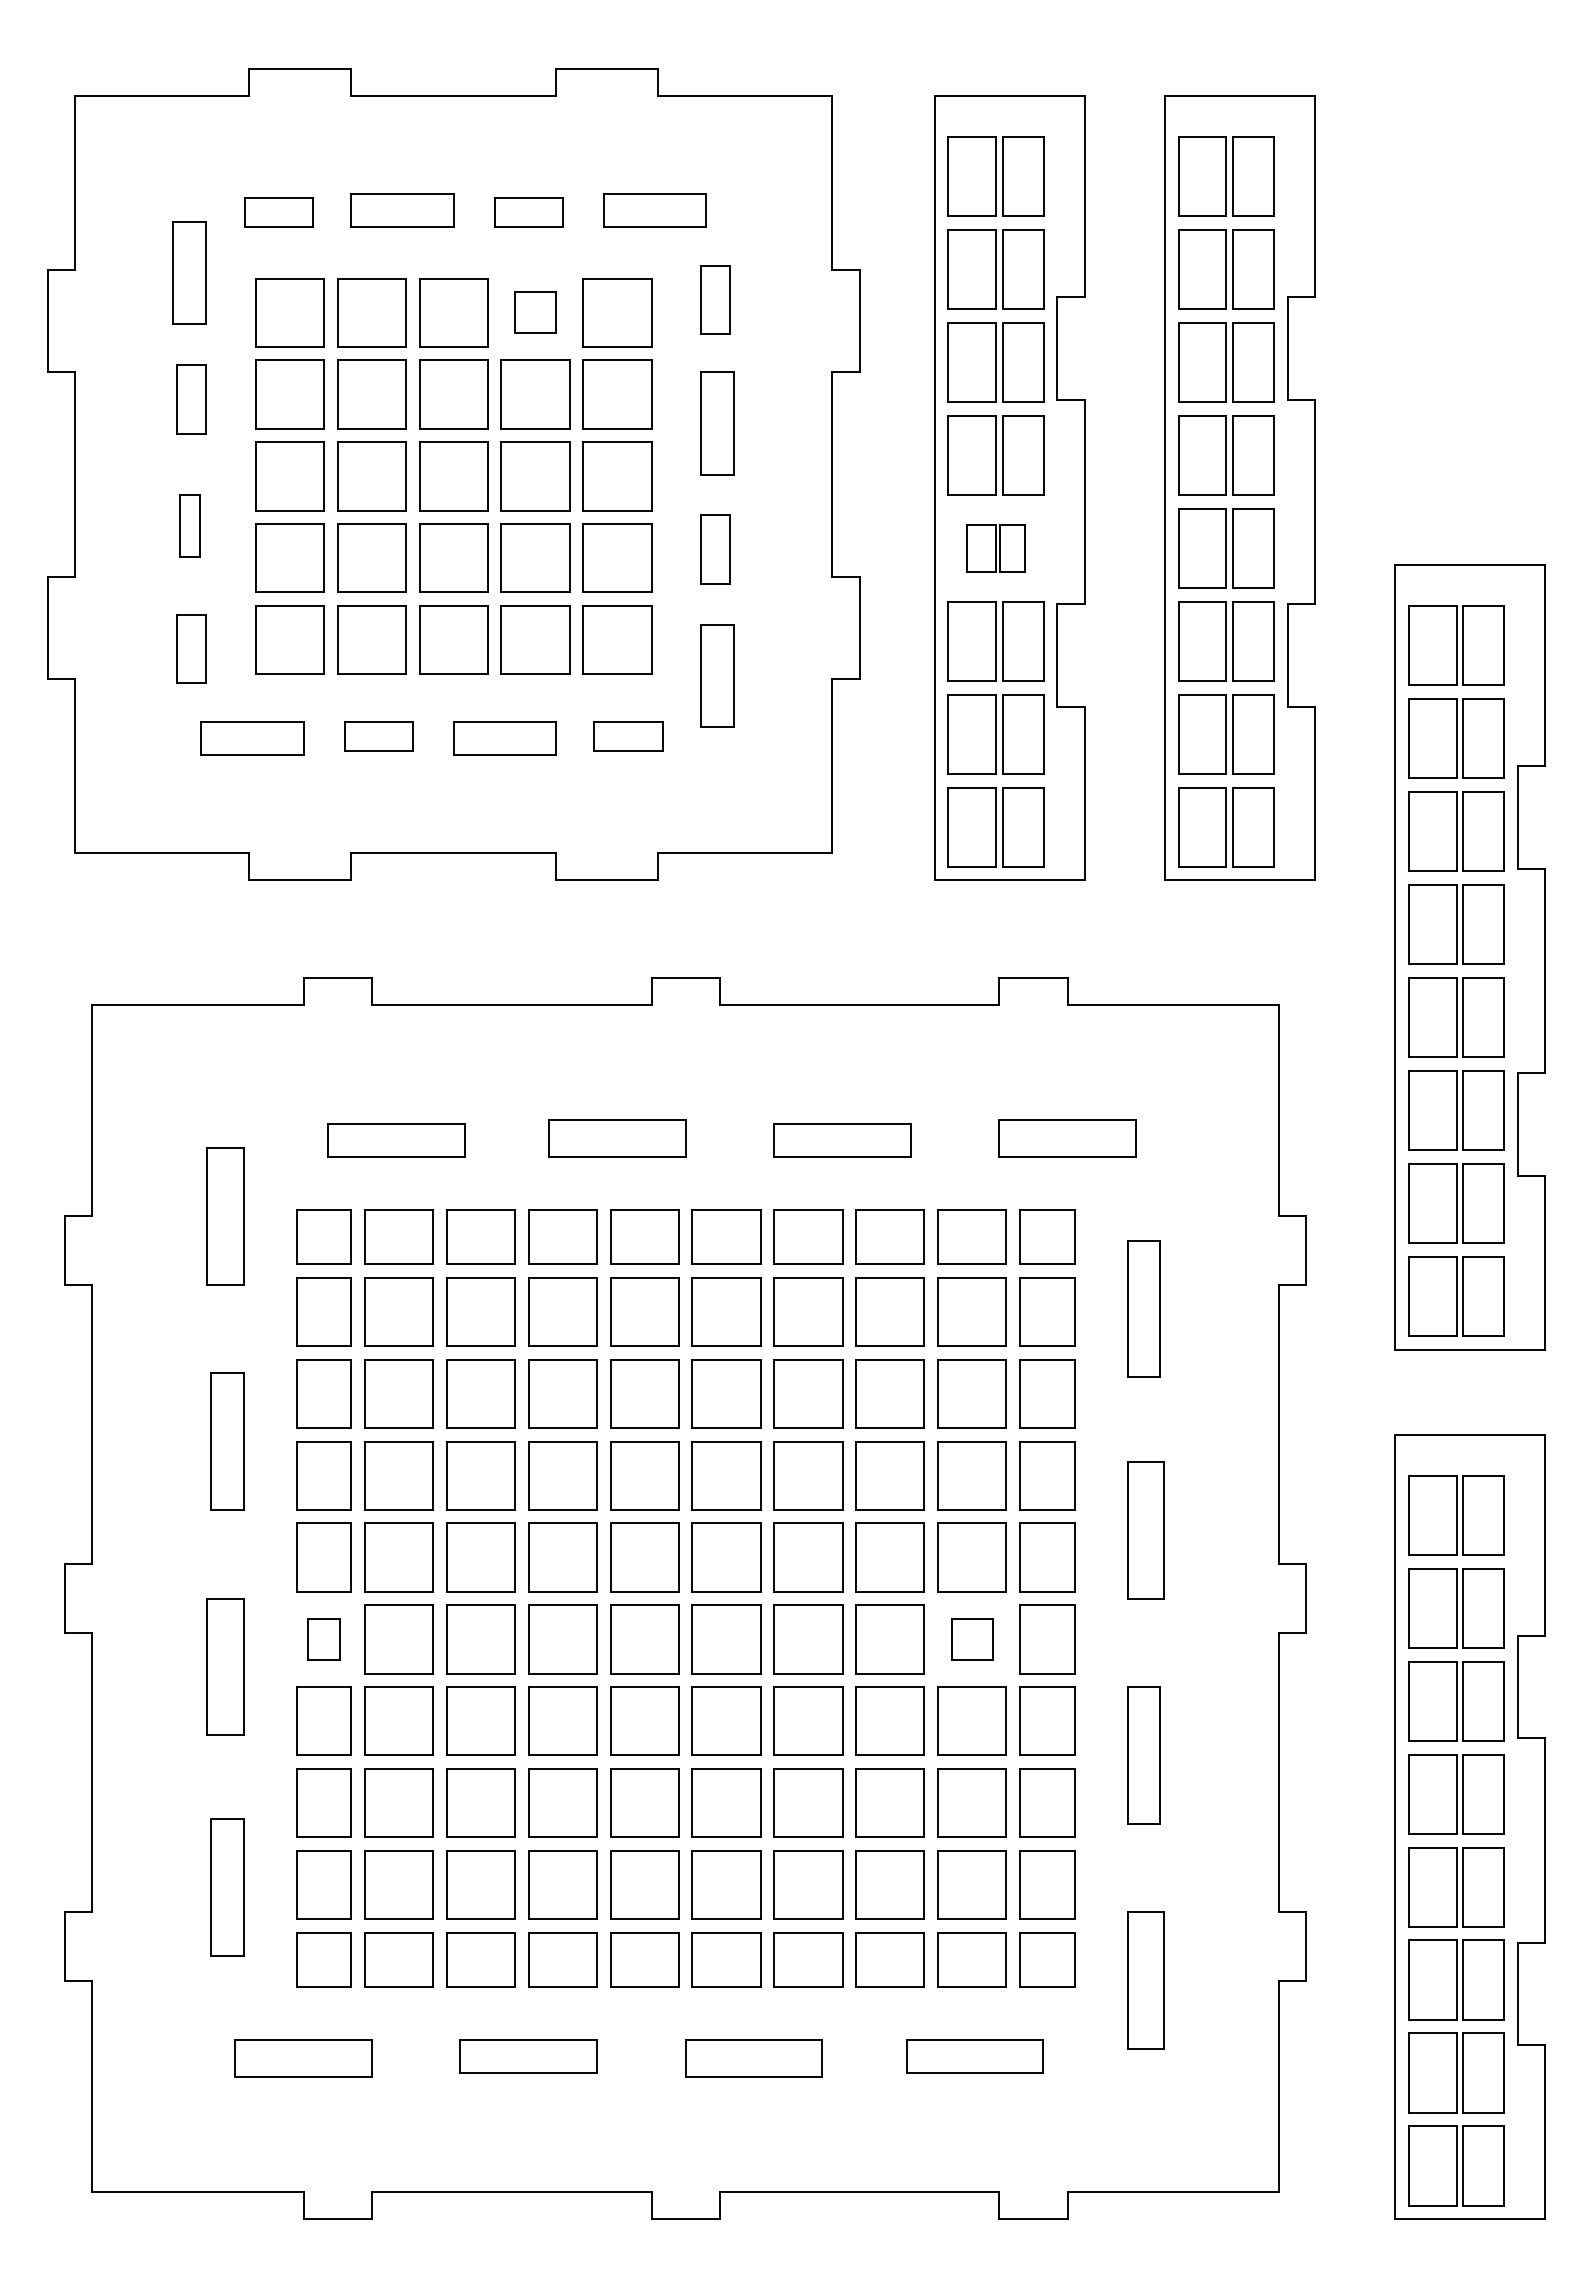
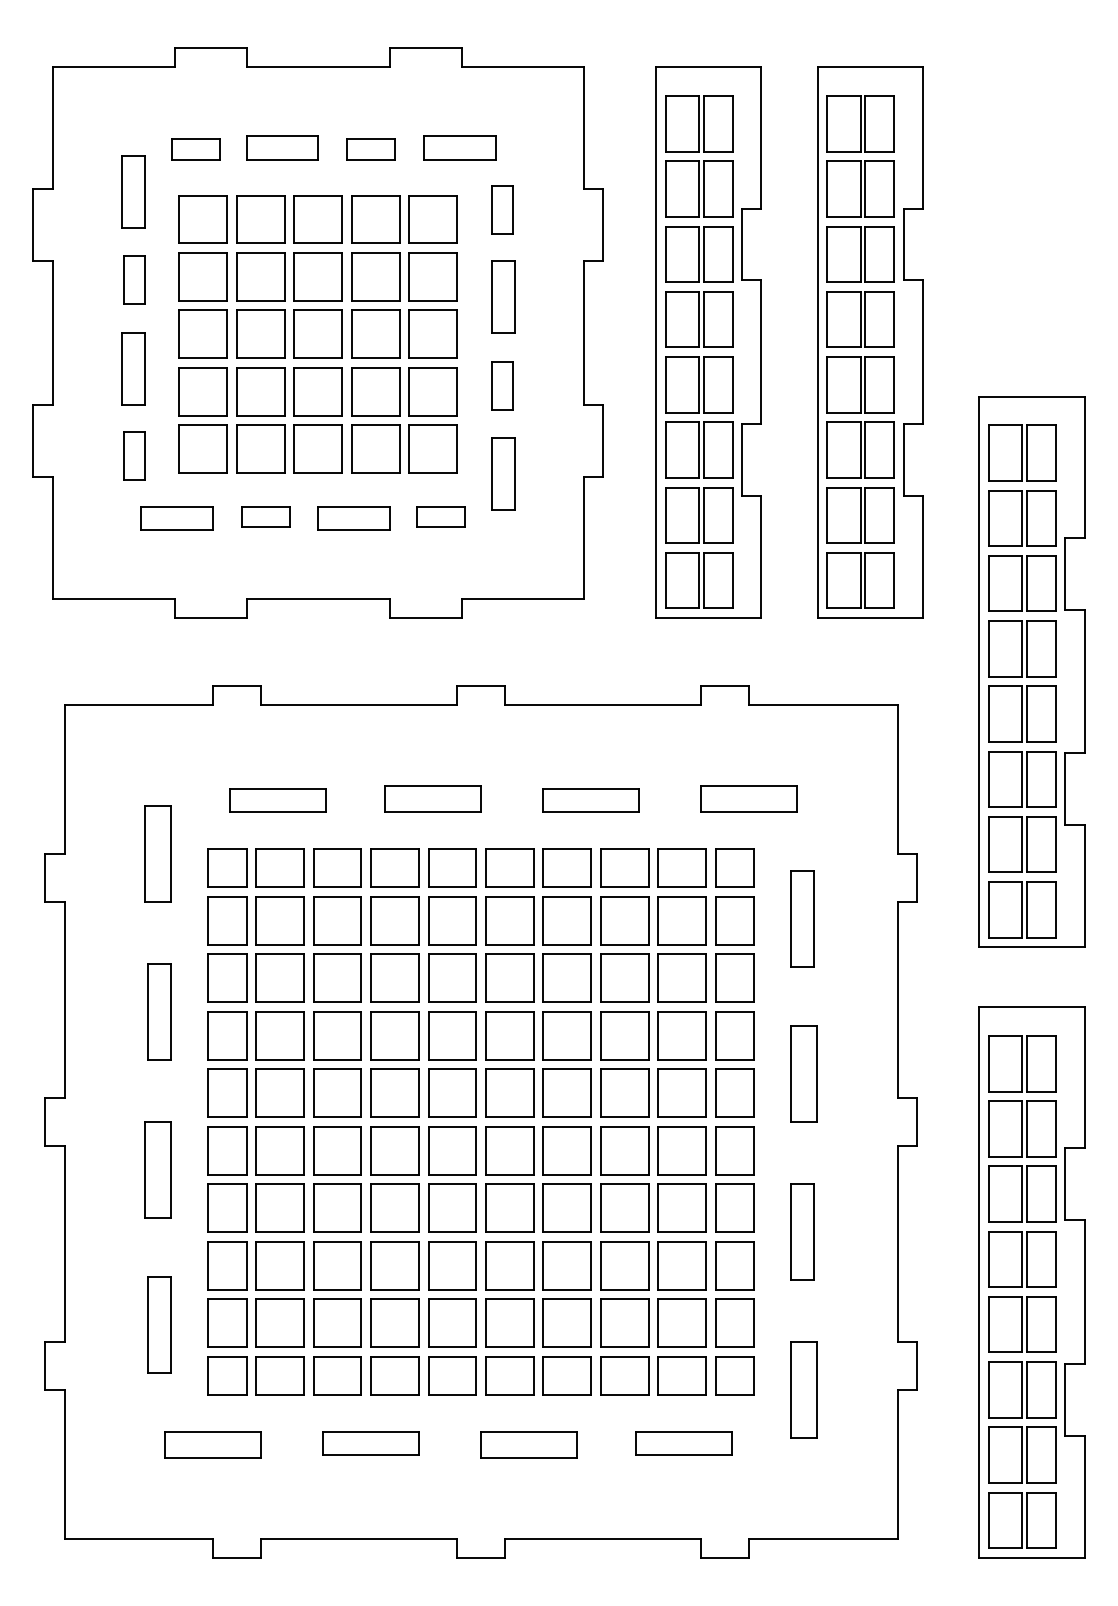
part: (535, 312) -> (375, 219), size x1.67
part: (189, 525) -> (132, 368), size x1.67
part: (995, 548) -> (698, 385), size x1.67
part: (323, 1639) -> (227, 1150), size x1.67
part: (971, 1639) -> (681, 1150), size x1.67

